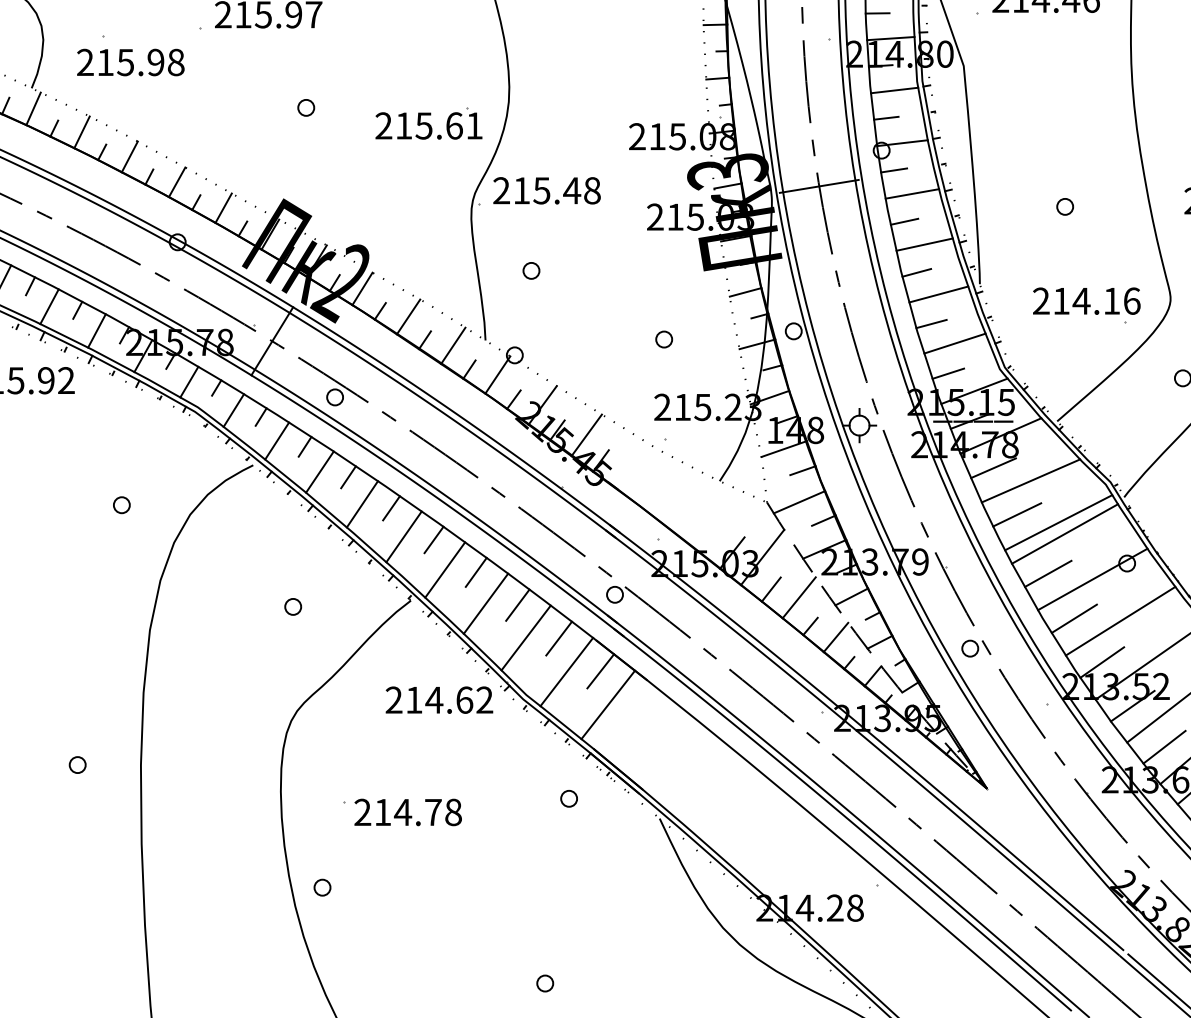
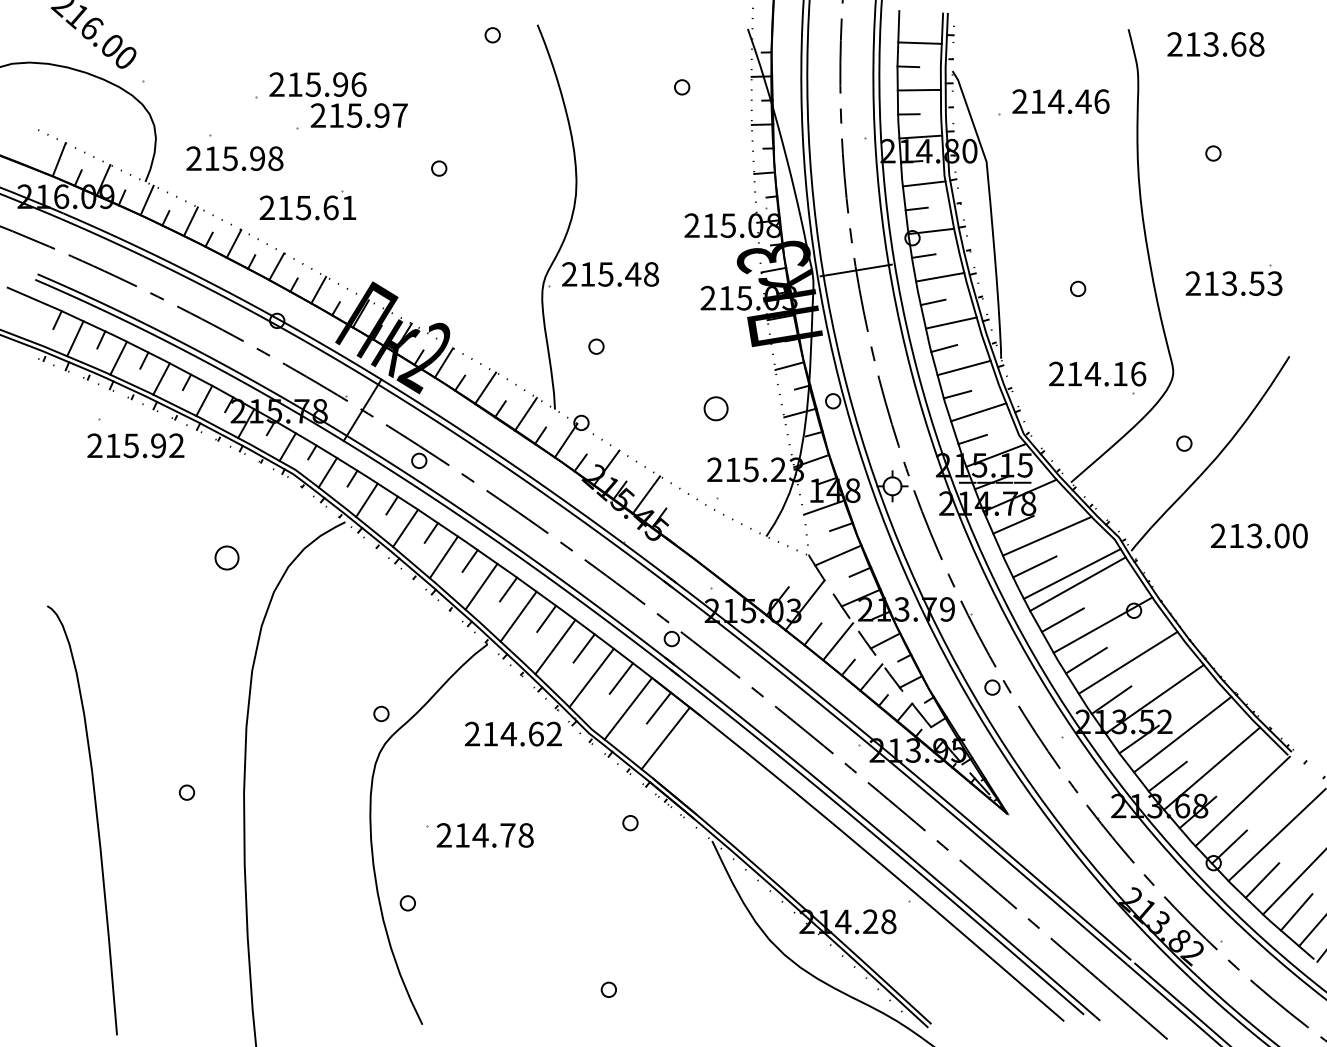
part: (306, 107) -> (439, 168), moved
part: (428, 123) -> (307, 205), moved
part: (664, 339) -> (716, 408), size x1.6
part: (121, 505) -> (226, 558), size x1.6
part: (293, 606) -> (381, 713), moved

